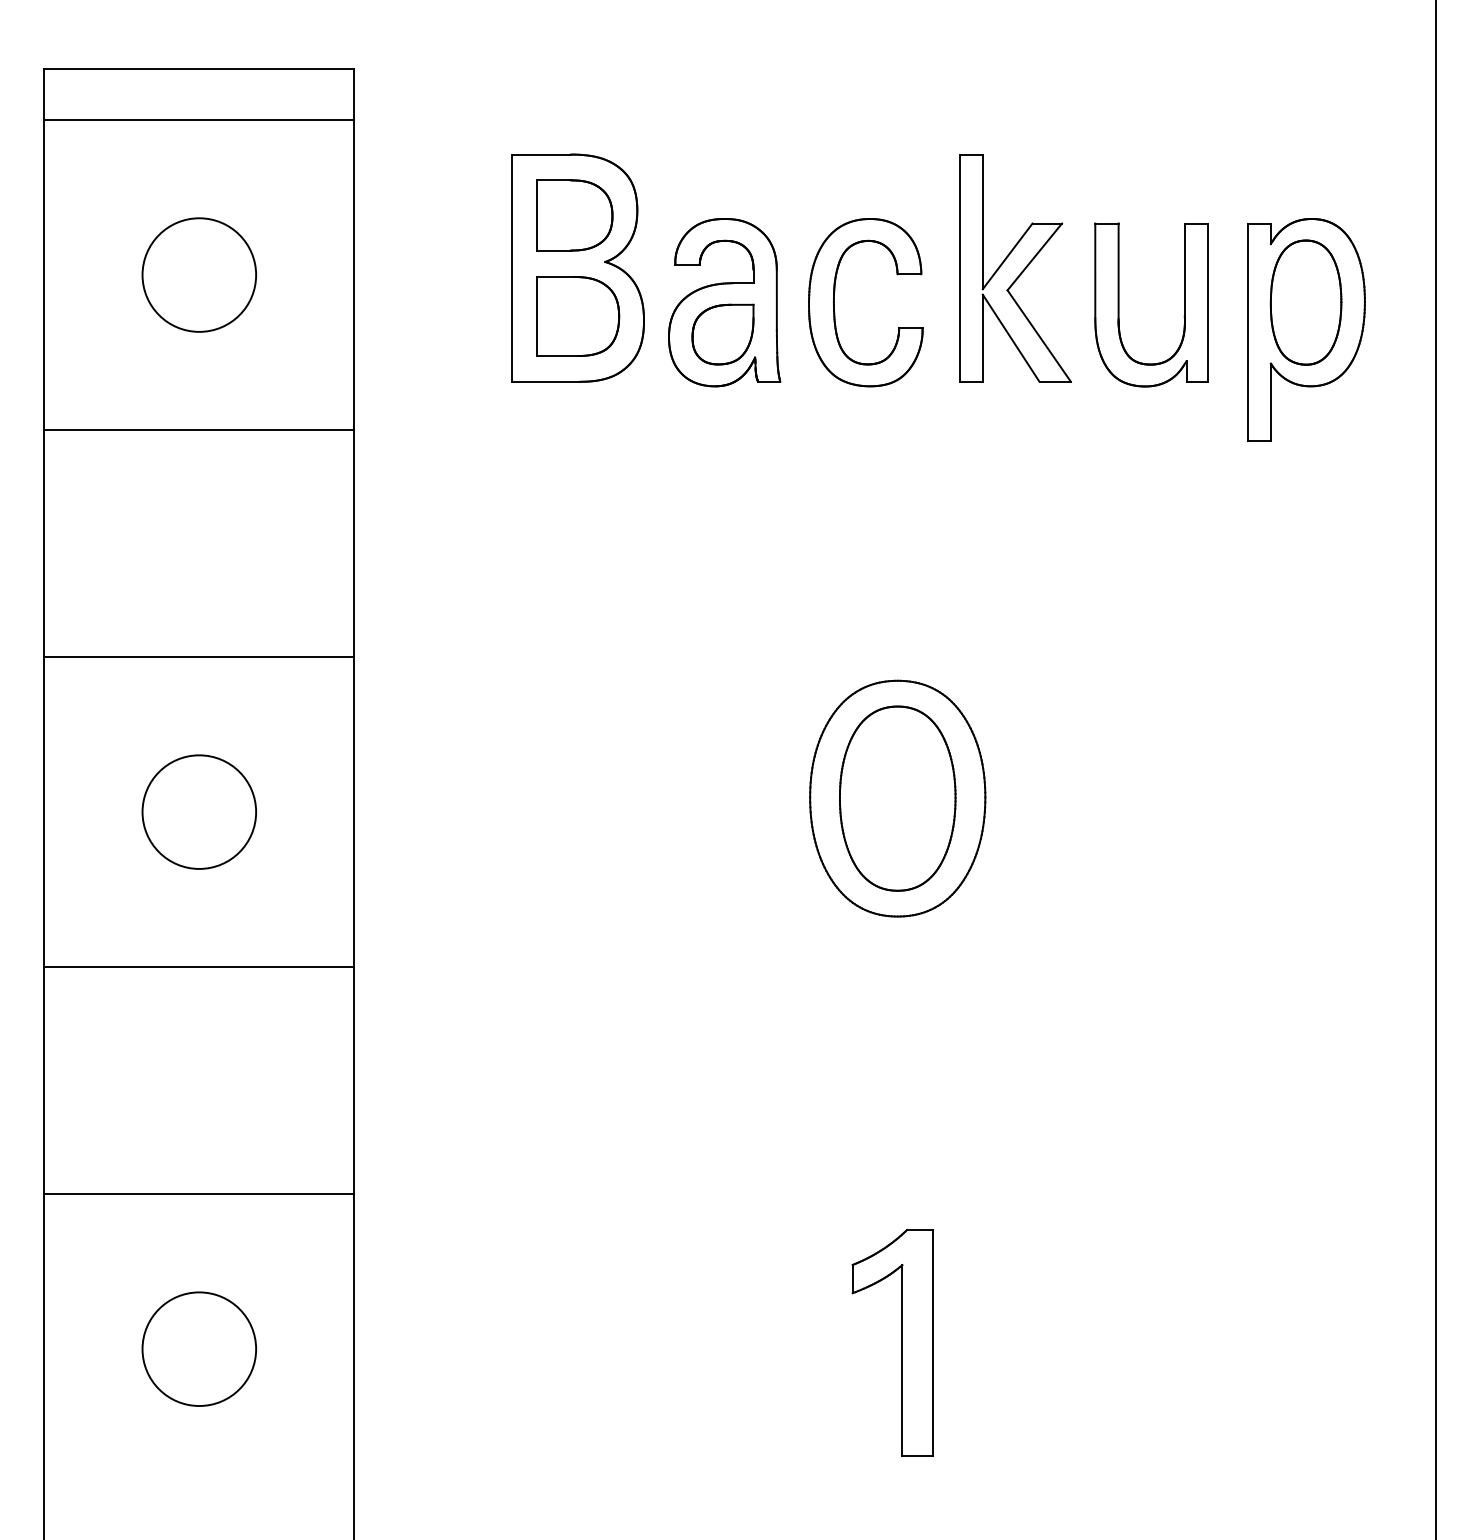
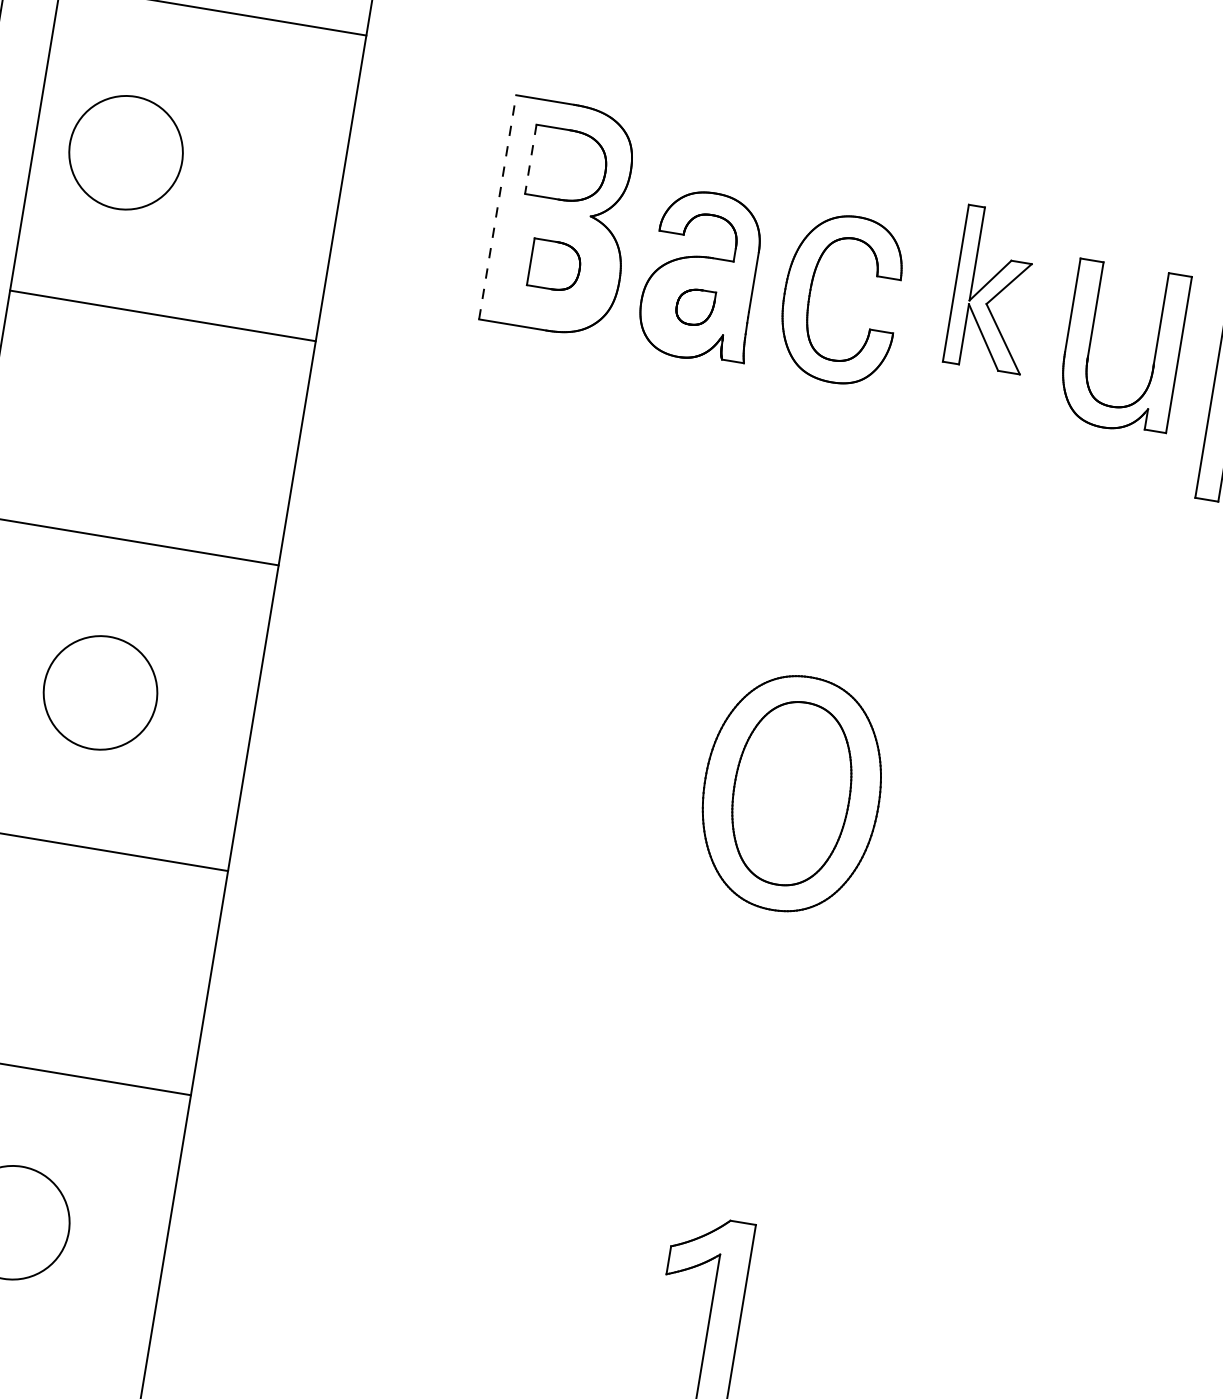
line: (536, 215) -> (530, 159), solid -> dashed
line: (511, 268) -> (497, 207), solid -> dashed
part: (1015, 268) -> (994, 289), size x0.7
circle: (198, 274) -> (125, 152), moved
part: (578, 316) -> (555, 265), size x0.6
part: (722, 334) -> (694, 307), size x0.6

